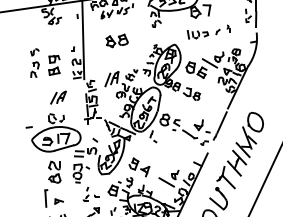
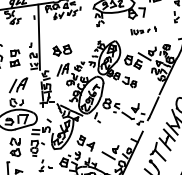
part: (208, 31) -> (143, 30), size x0.7
part: (116, 40) -> (61, 50), moved
part: (58, 97) -> (18, 85), size x1.4

